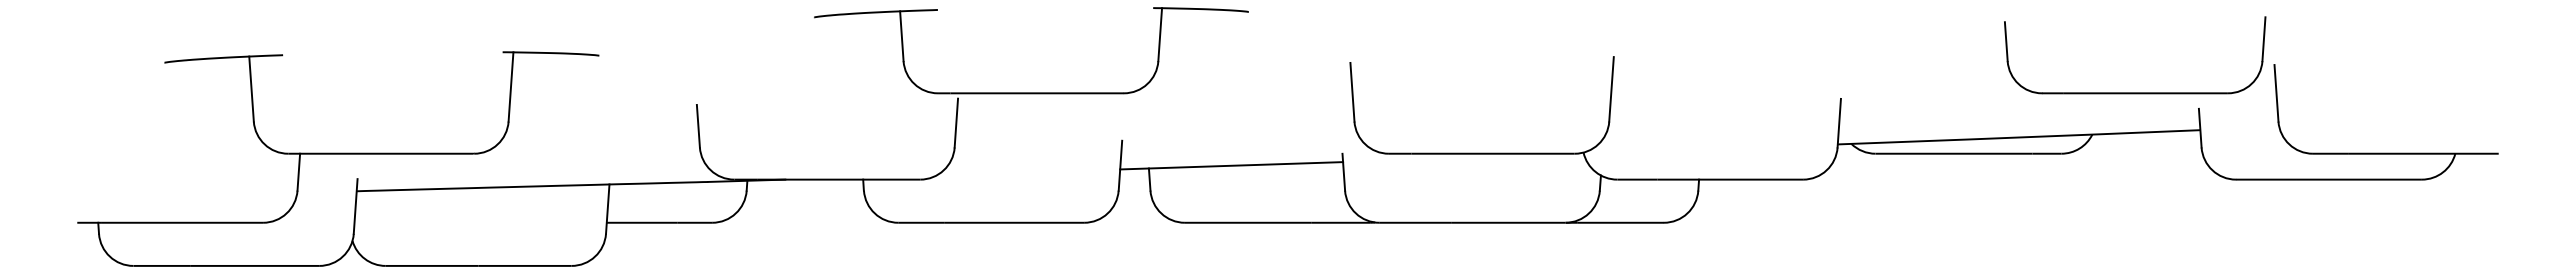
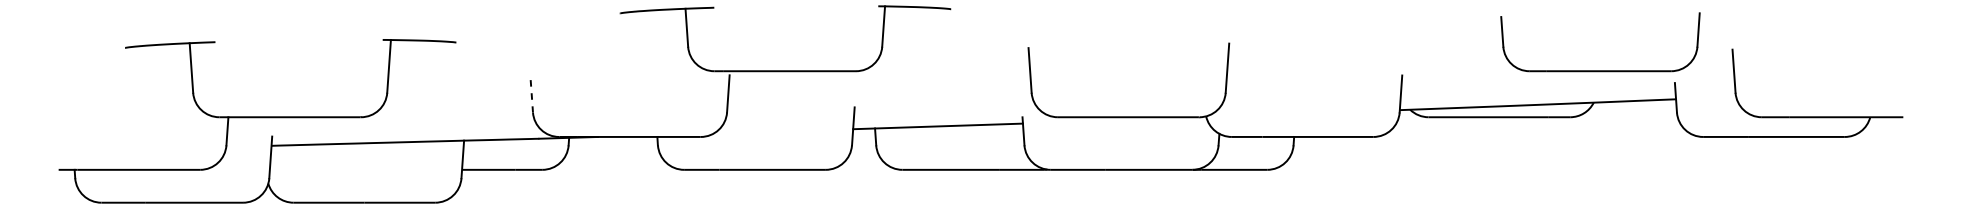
part: (2135, 92) -> (1600, 70), moved
line: (698, 126) -> (531, 96), solid -> dashed

